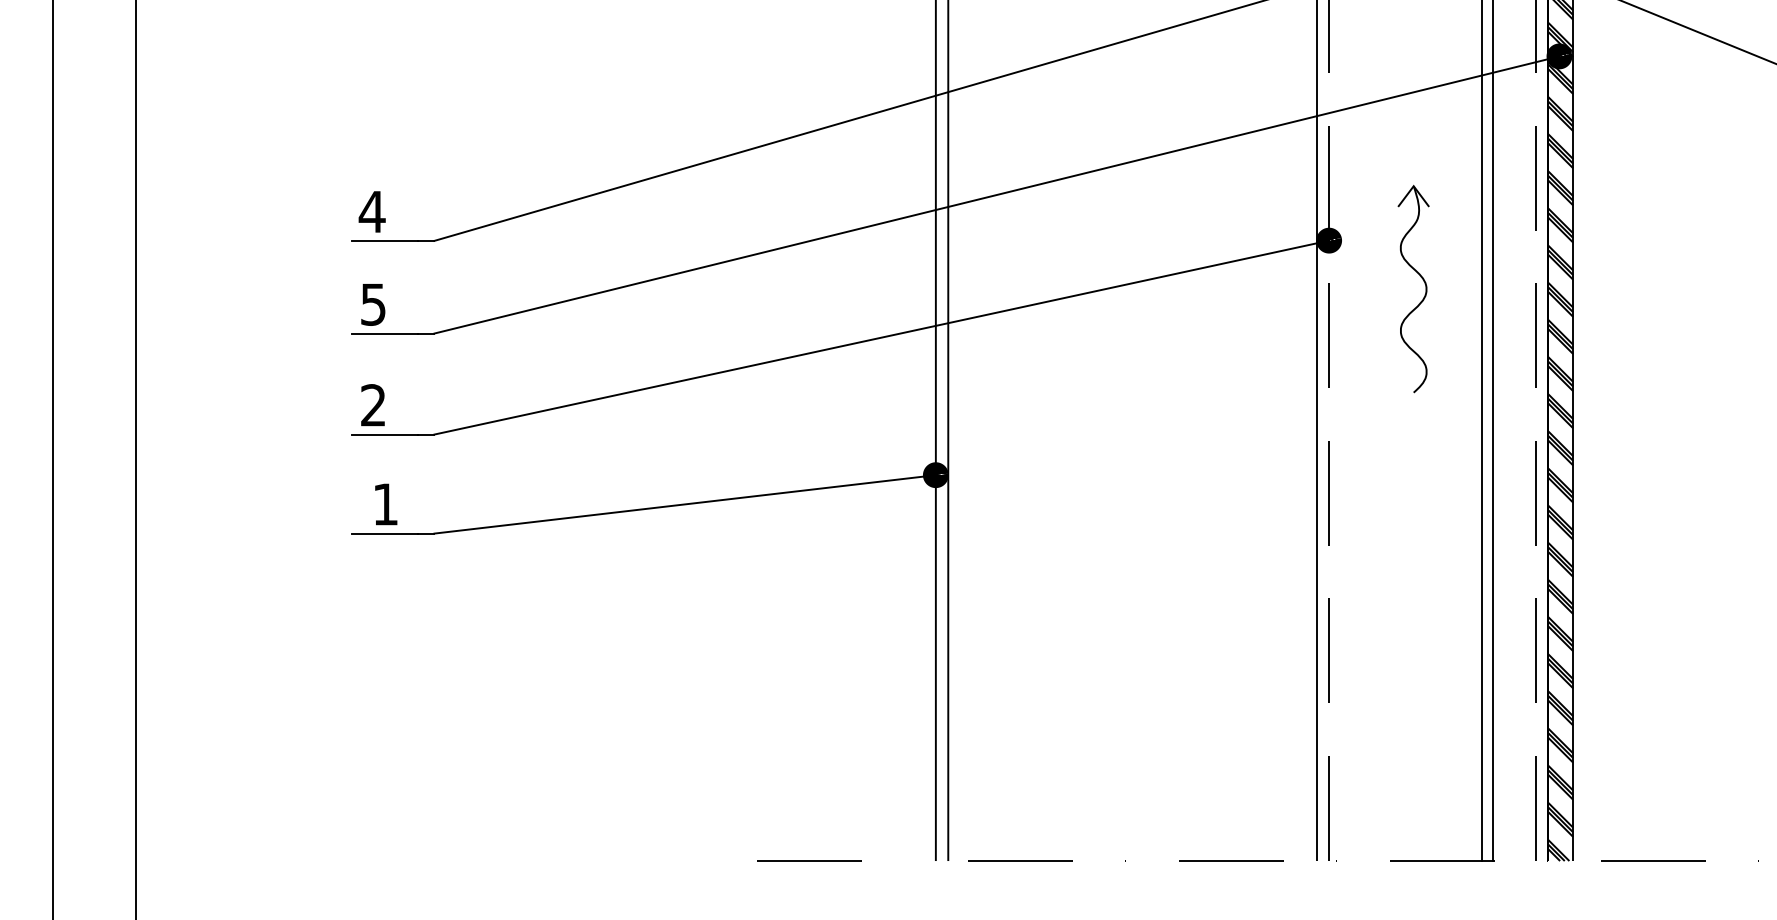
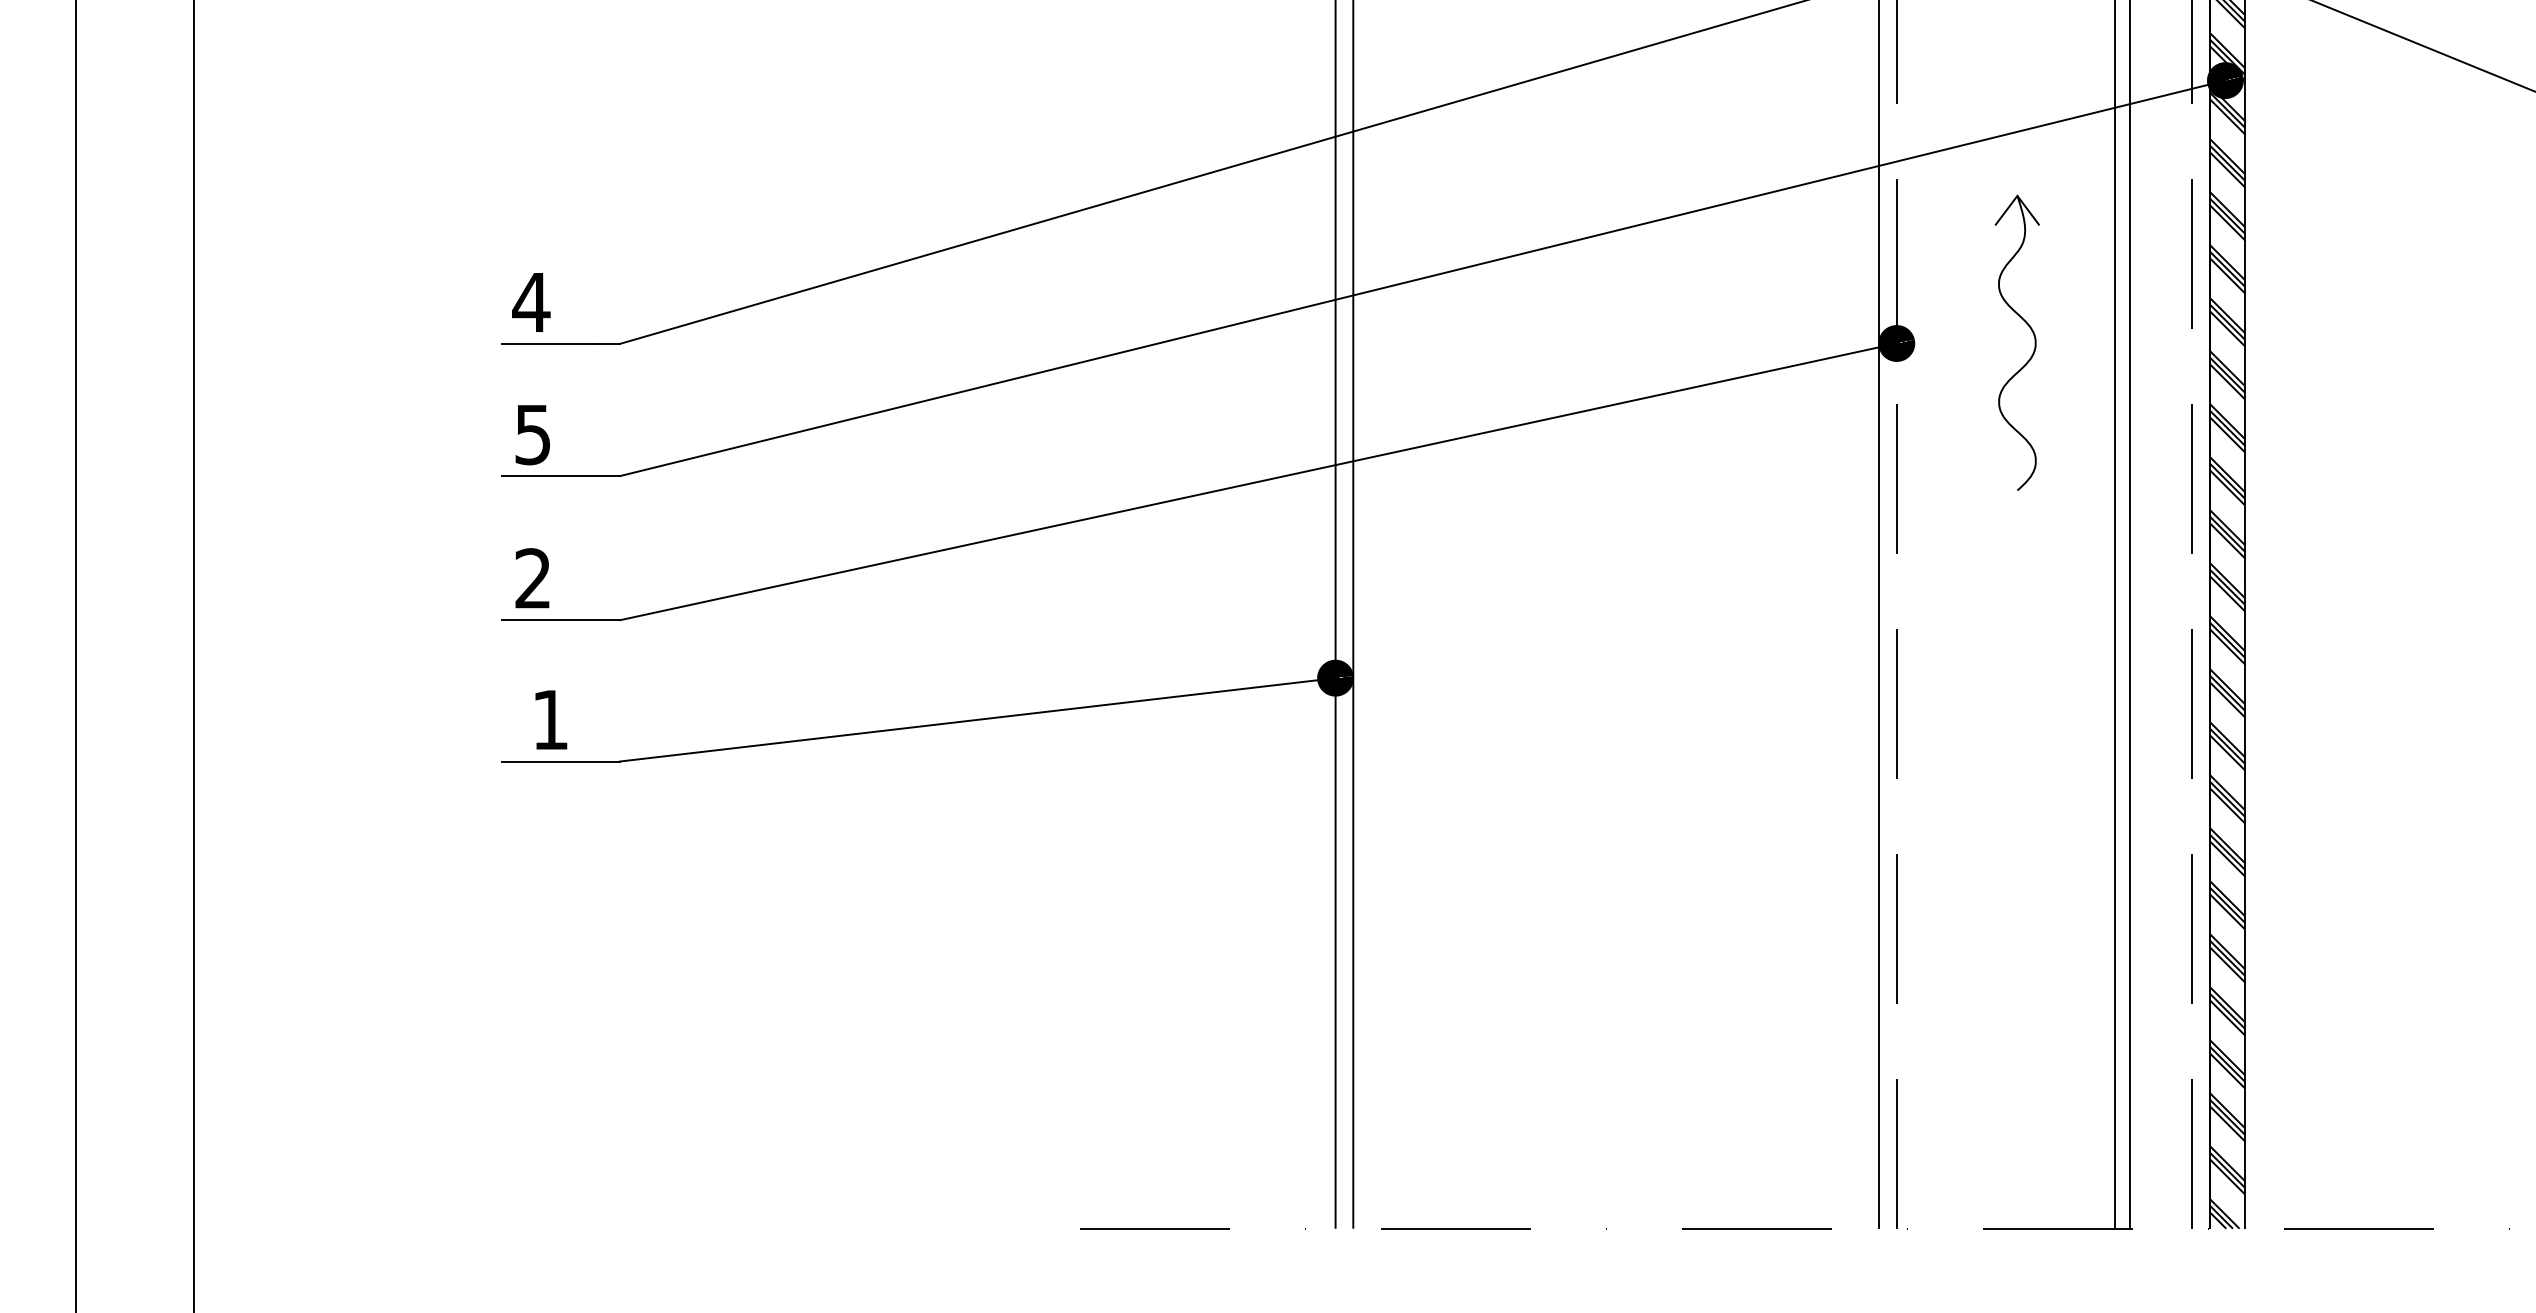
part: (1425, 289) -> (2034, 343), moved

